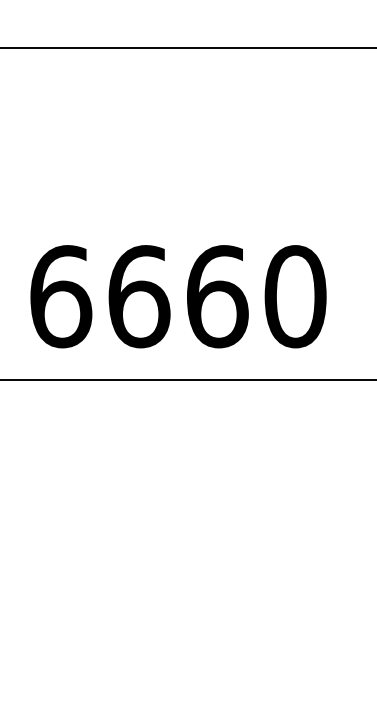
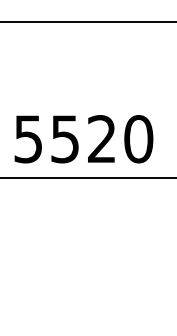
text: (139, 297) -> (65, 139), 6660 -> 5520

